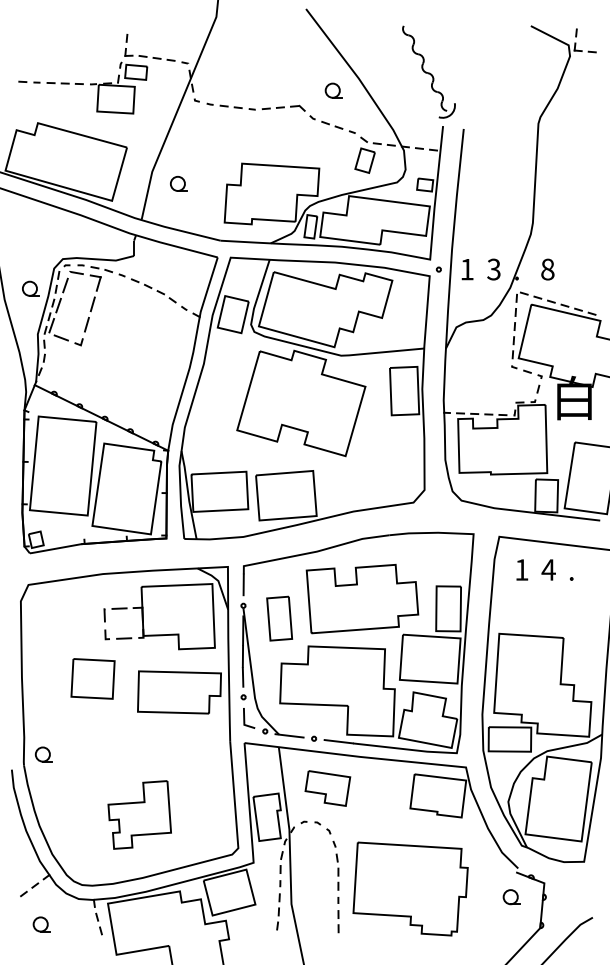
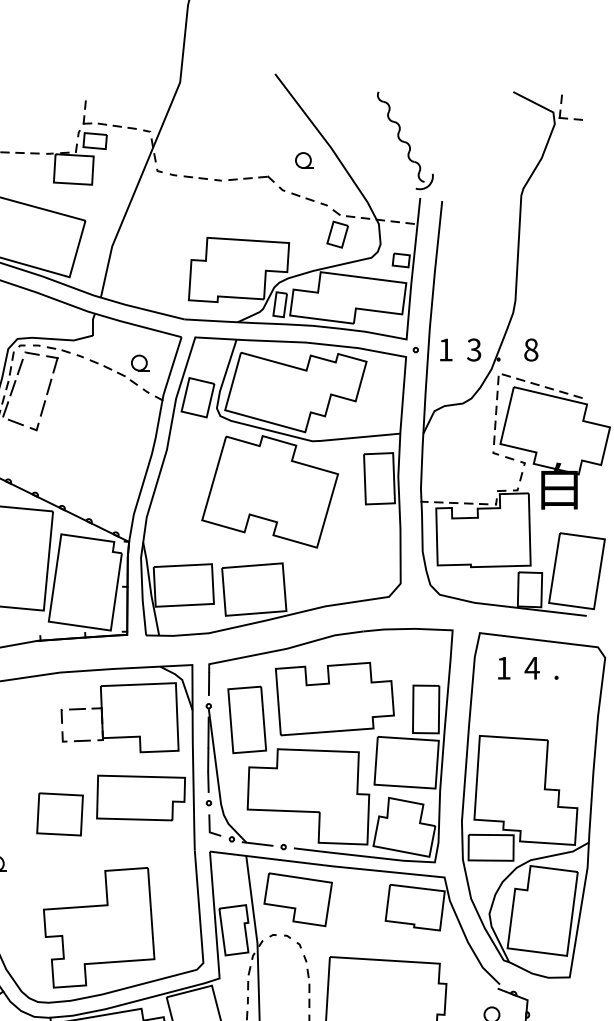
part: (178, 183) -> (139, 362), moved
part: (279, 618) -> (246, 719), size x1.43
part: (92, 678) -> (59, 813), moved
part: (327, 788) -> (297, 899), size x1.43
part: (139, 814) -> (98, 927), size x1.67

